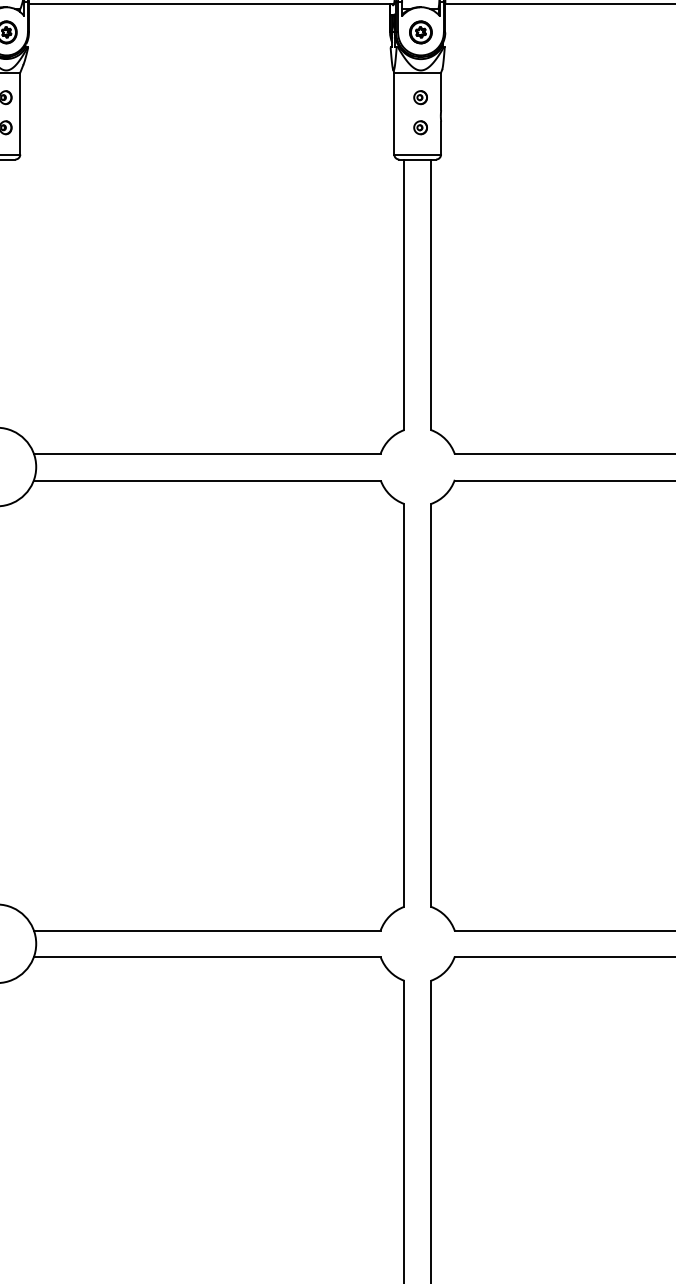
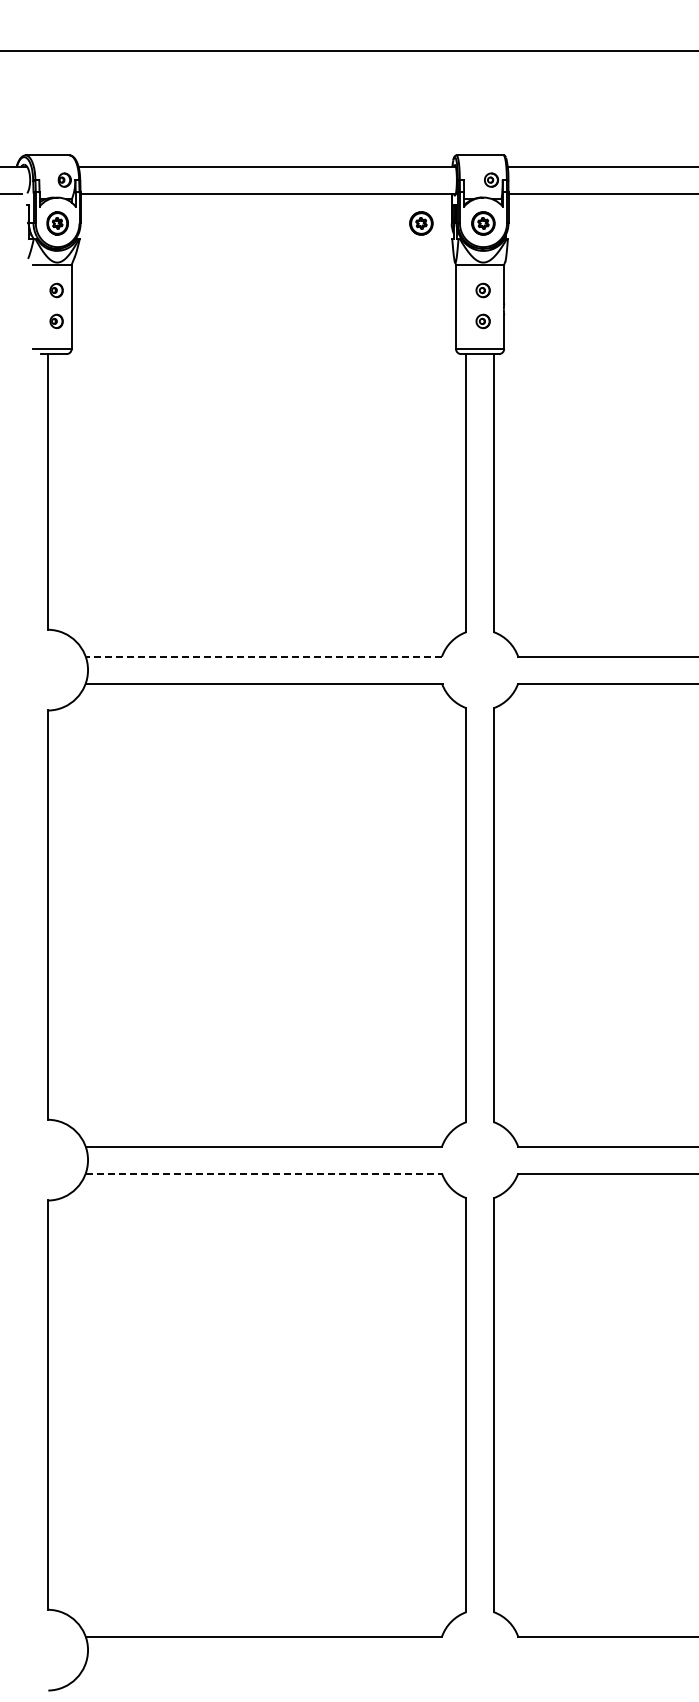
part: (360, 32) -> (421, 223), added
line: (206, 453) -> (263, 656), solid -> dashed
line: (207, 957) -> (264, 1174), solid -> dashed

